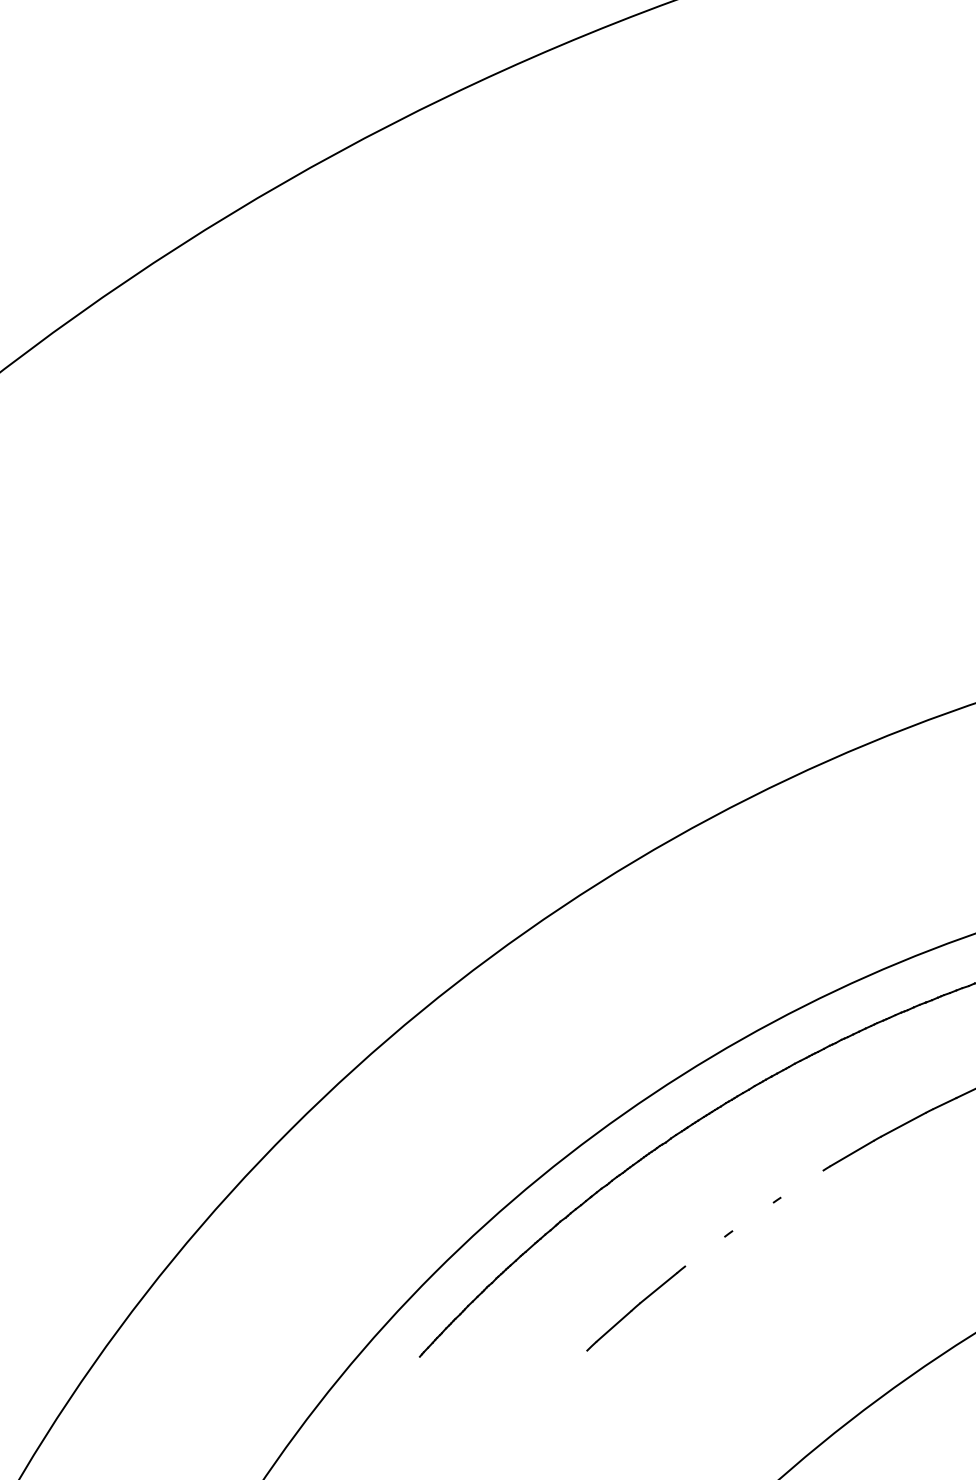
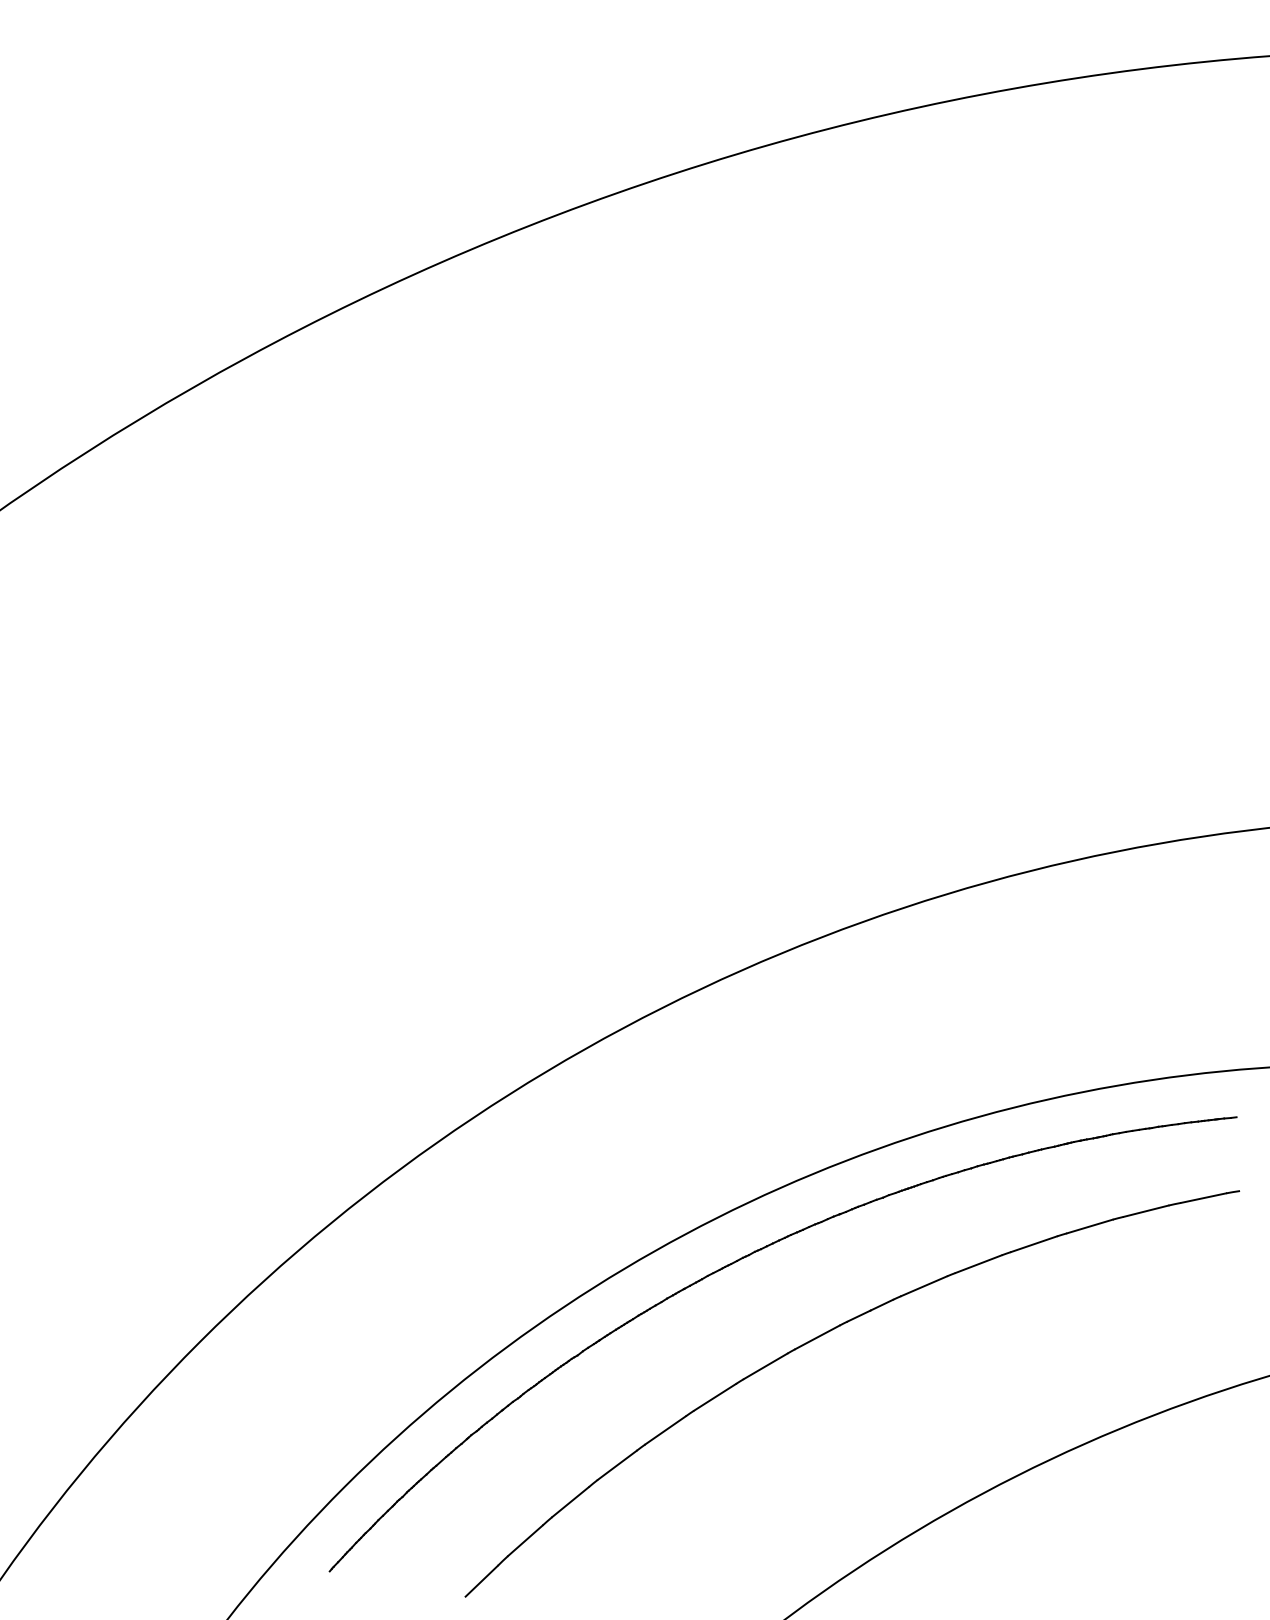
line: (801, 1184) -> (714, 1397), added
line: (752, 1217) -> (665, 1430), added
line: (704, 1250) -> (616, 1464), added
line: (570, 1365) -> (481, 1580), added

